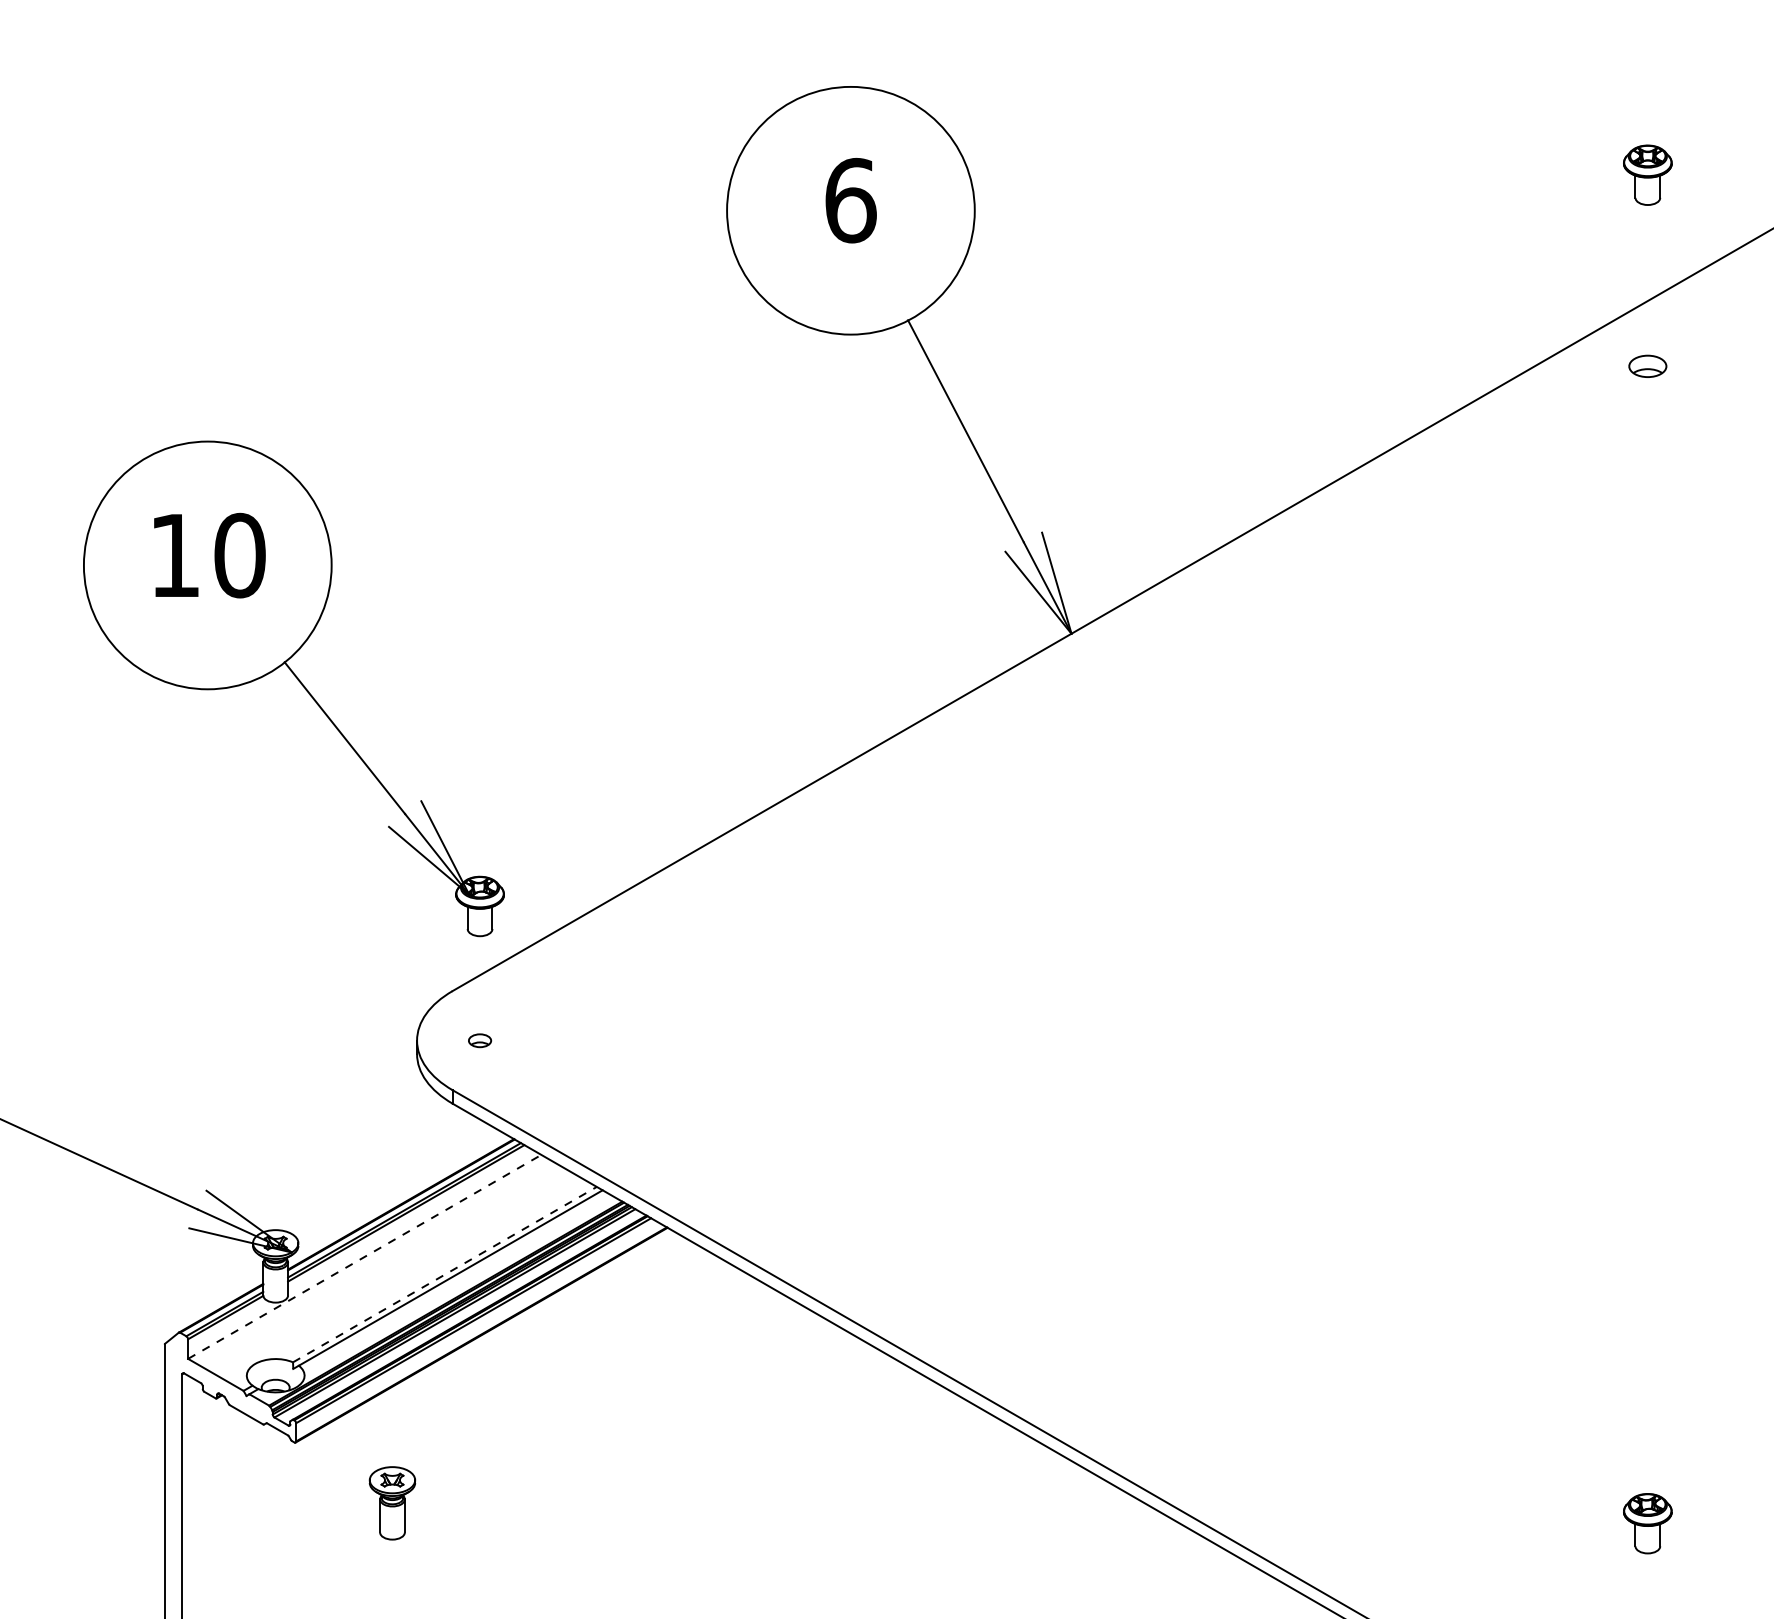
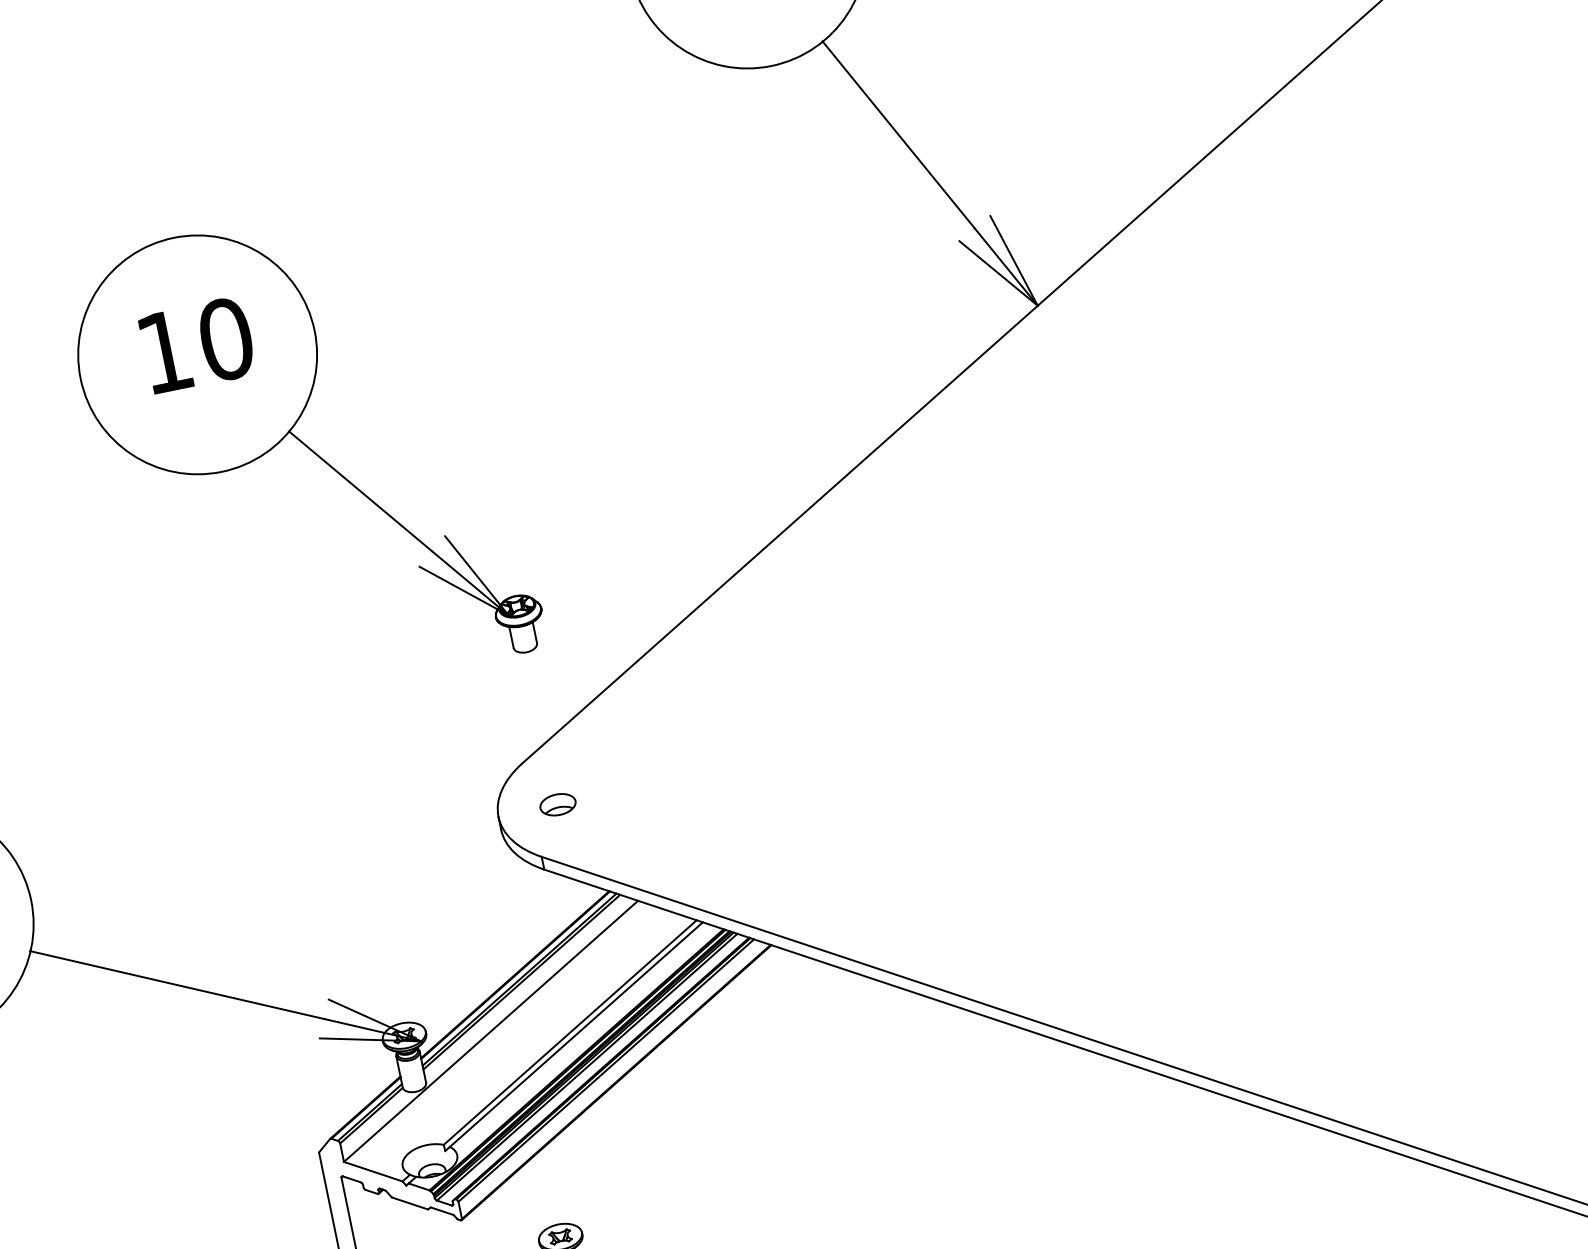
part: (299, 682) -> (306, 447), moved
part: (479, 1040) -> (557, 804), size x1.67
line: (364, 1256) -> (490, 1031), dashed -> solid
line: (445, 1274) -> (570, 1032), dashed -> solid

